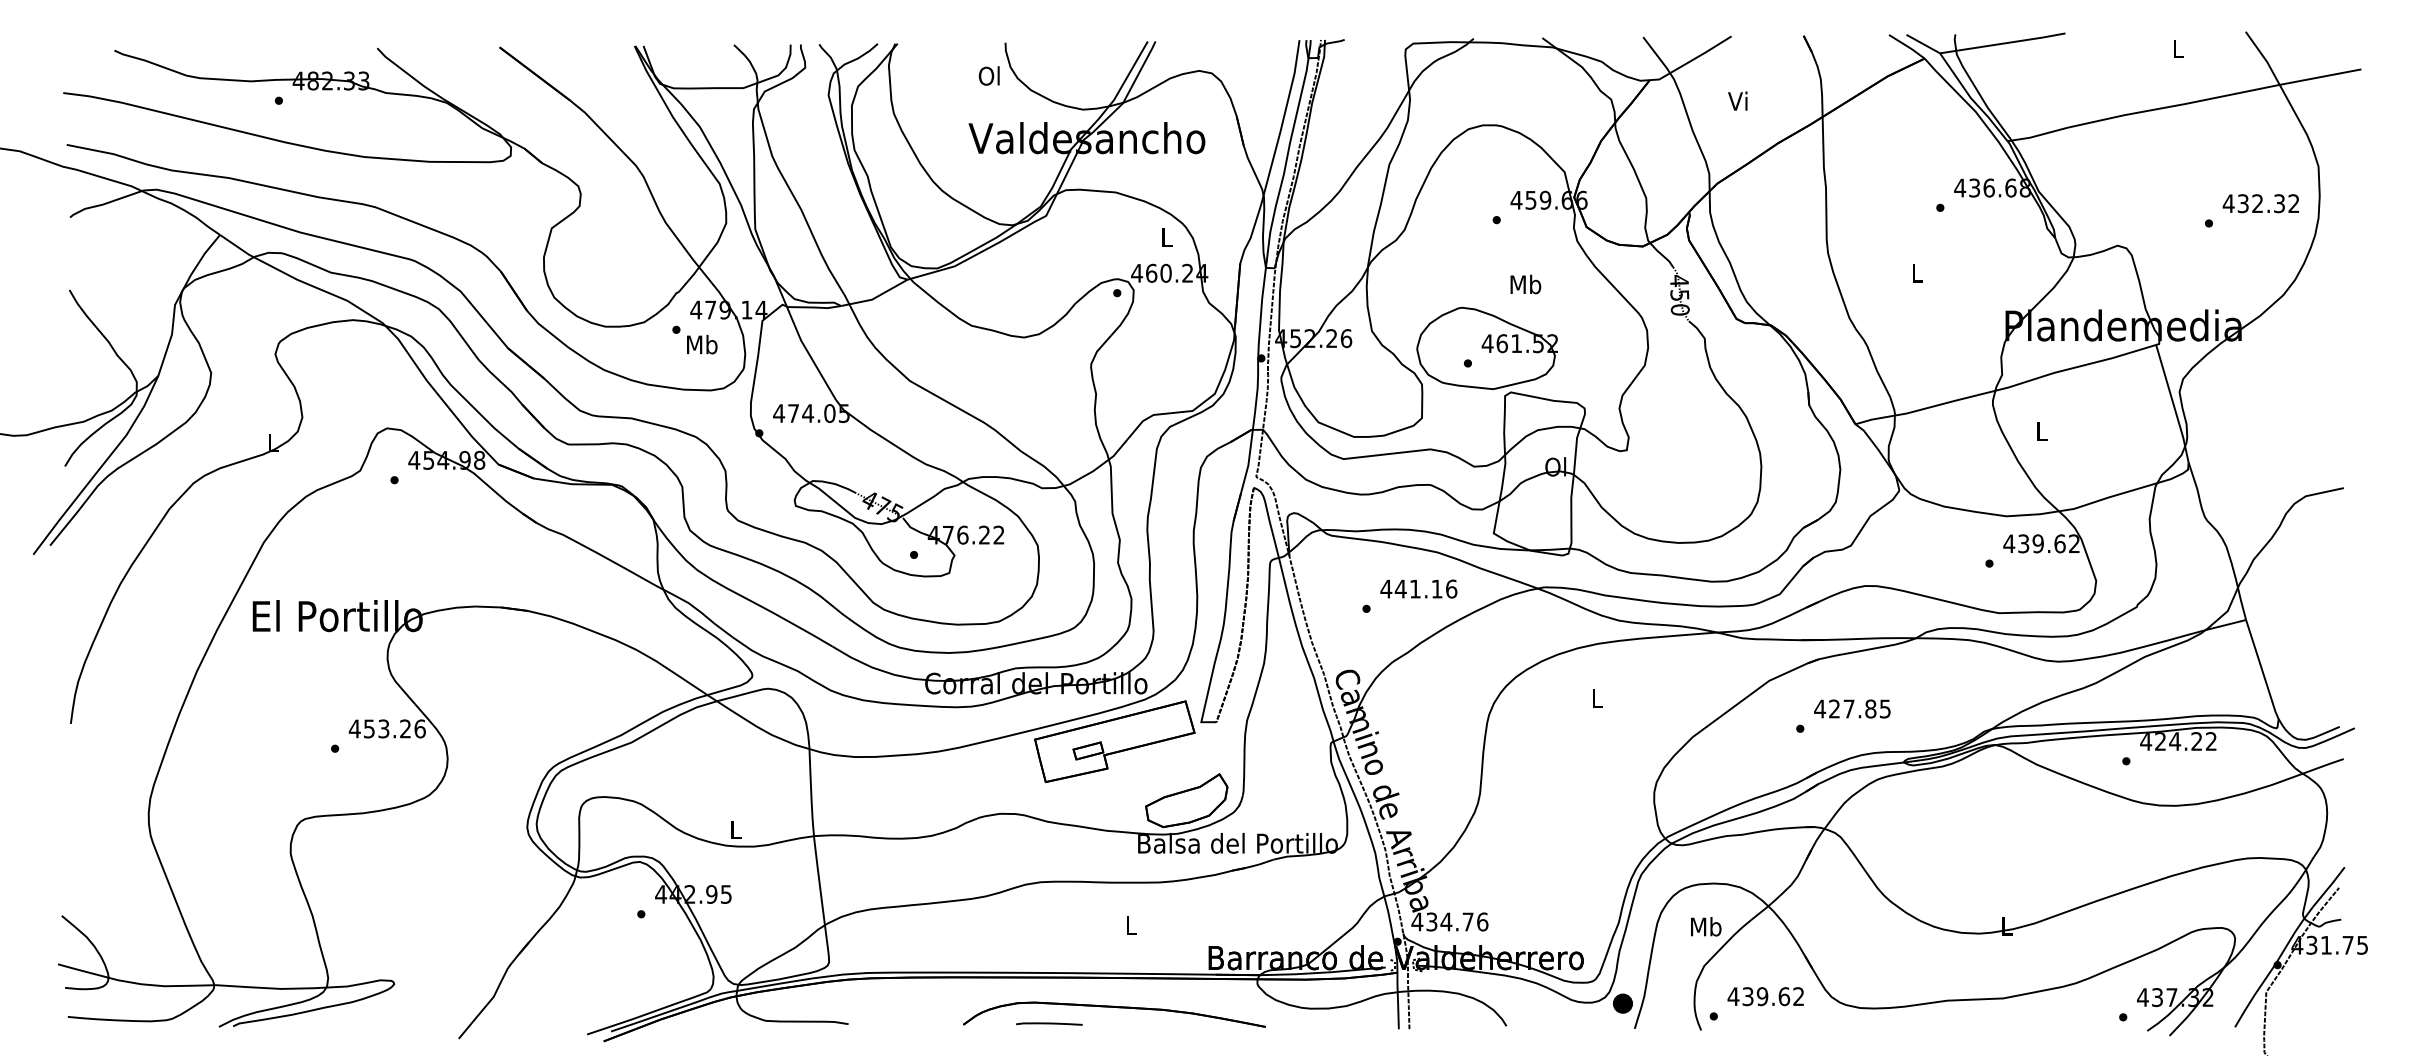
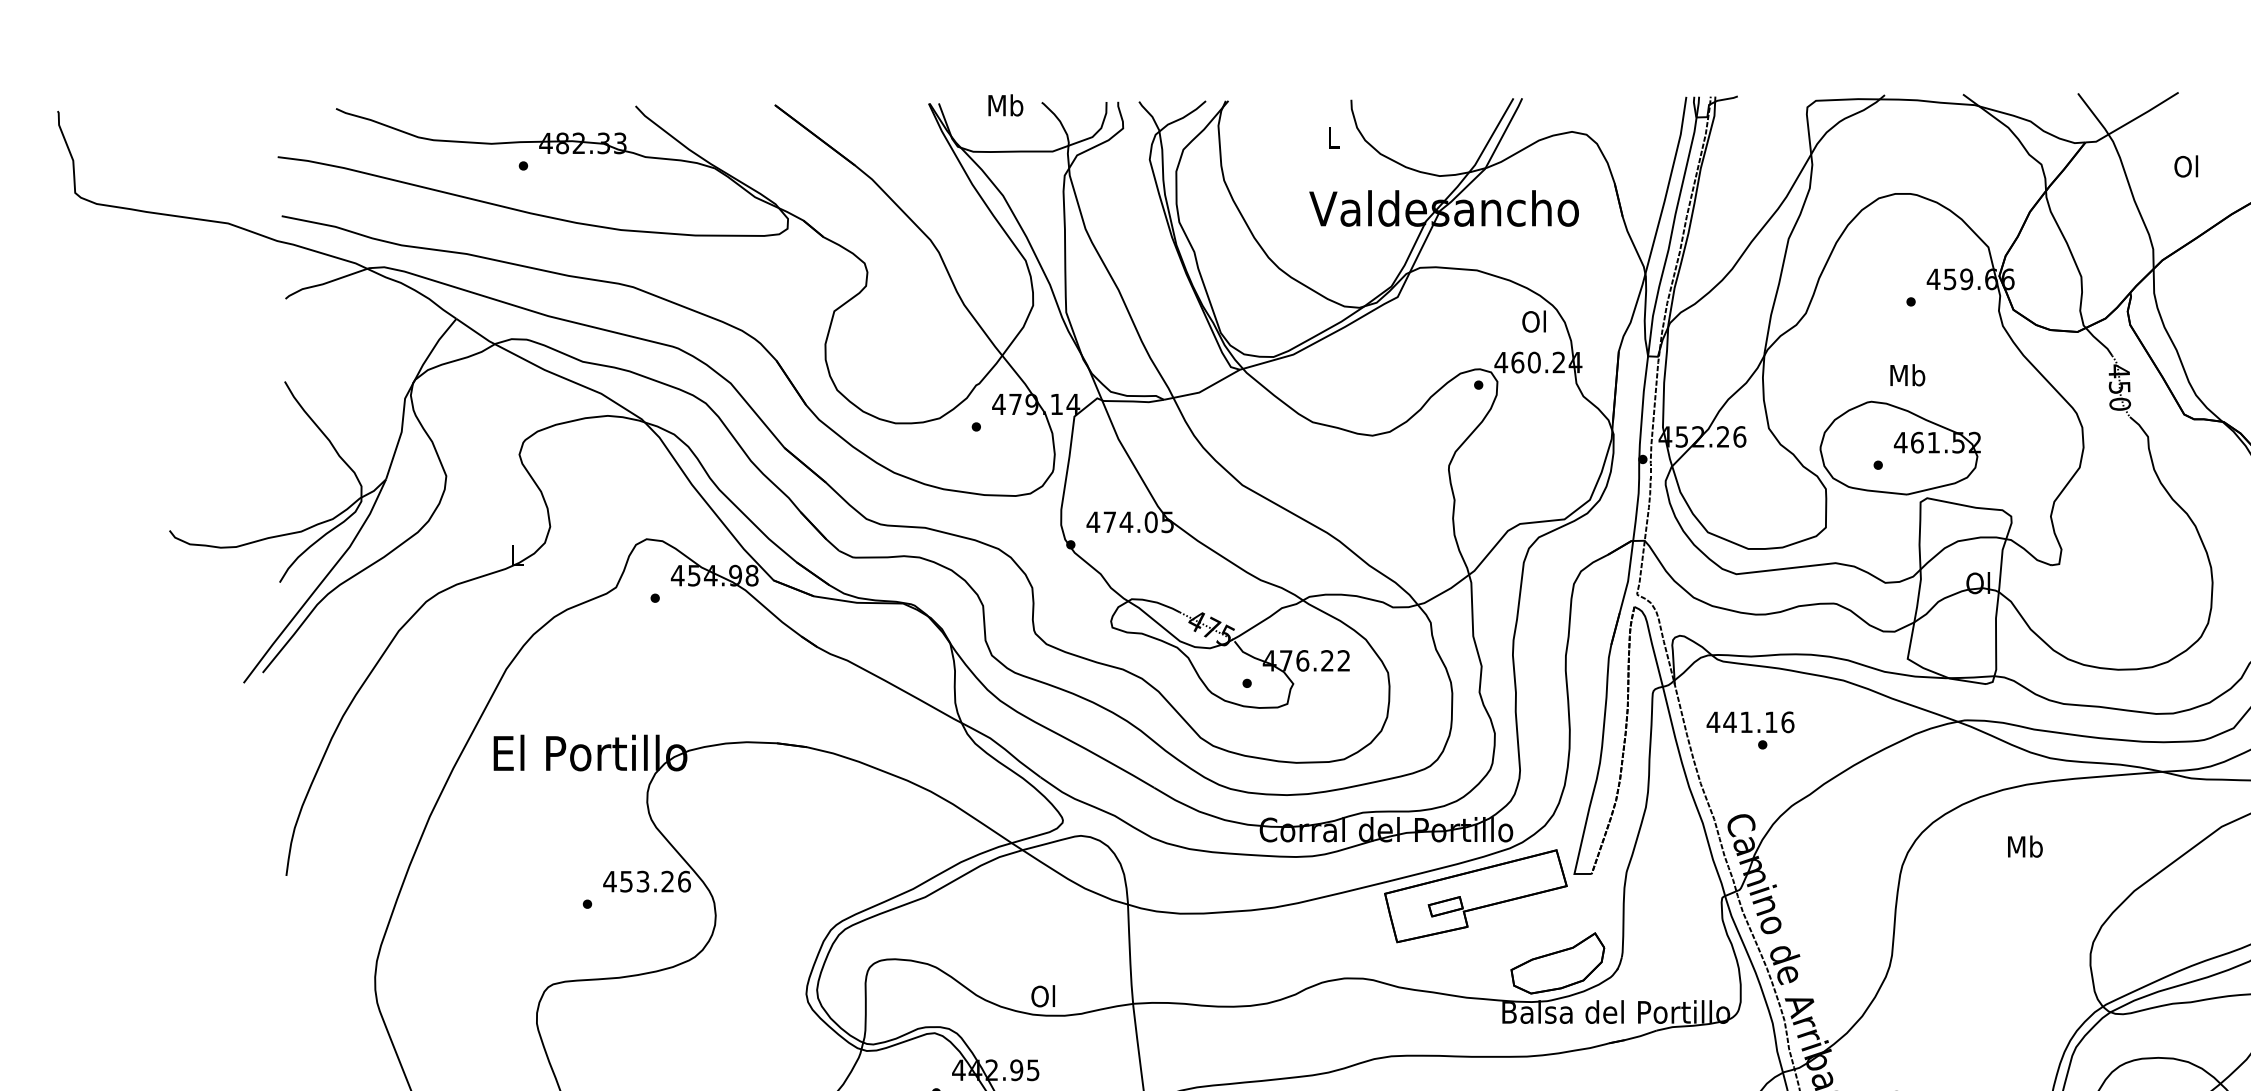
text: (988, 75) -> (1331, 137), Ol -> L
text: (1737, 100) -> (2185, 165), Vi -> Ol
text: (1165, 237) -> (1533, 321), L -> Ol
text: (1525, 284) -> (1907, 375), moved
text: (702, 344) -> (1006, 105), moved
text: (1418, 588) -> (1750, 721), moved
text: (1596, 697) -> (2024, 845), L -> Mb
text: (734, 829) -> (1042, 996), L -> Ol

